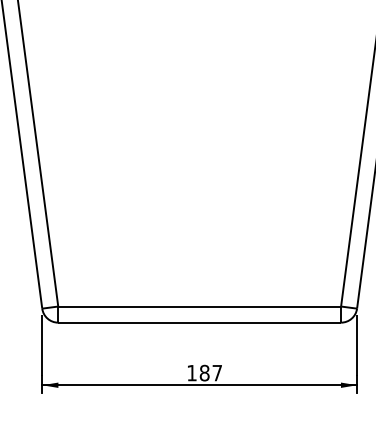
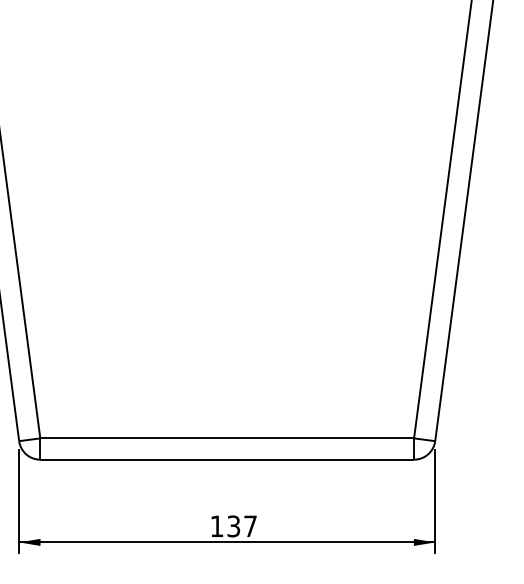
text: (204, 373) -> (233, 526), 187 -> 137

